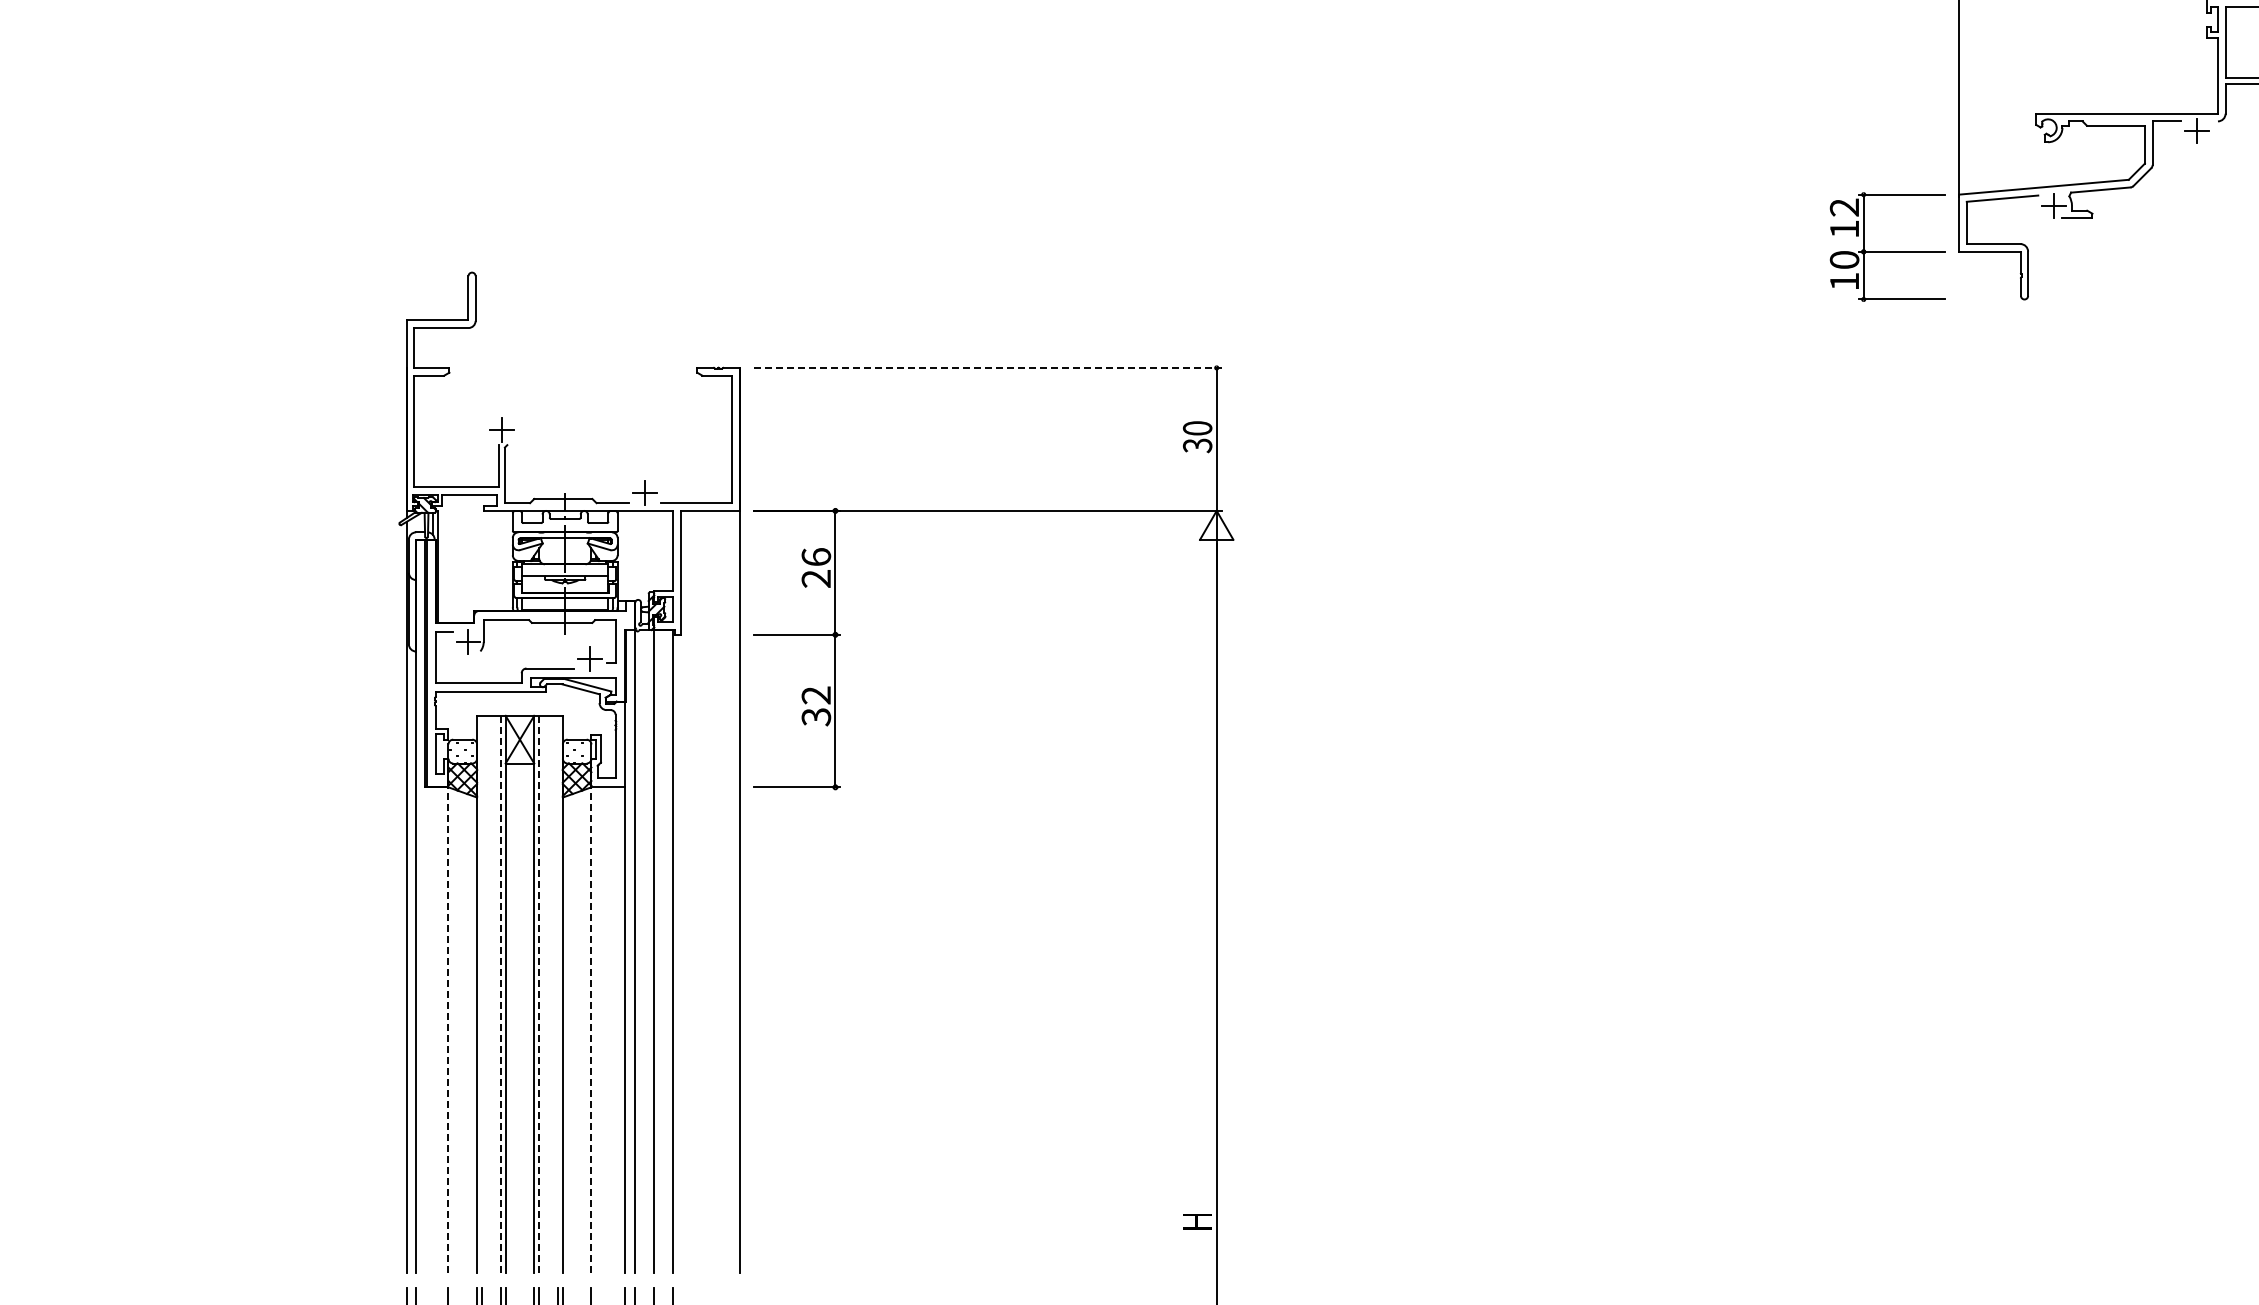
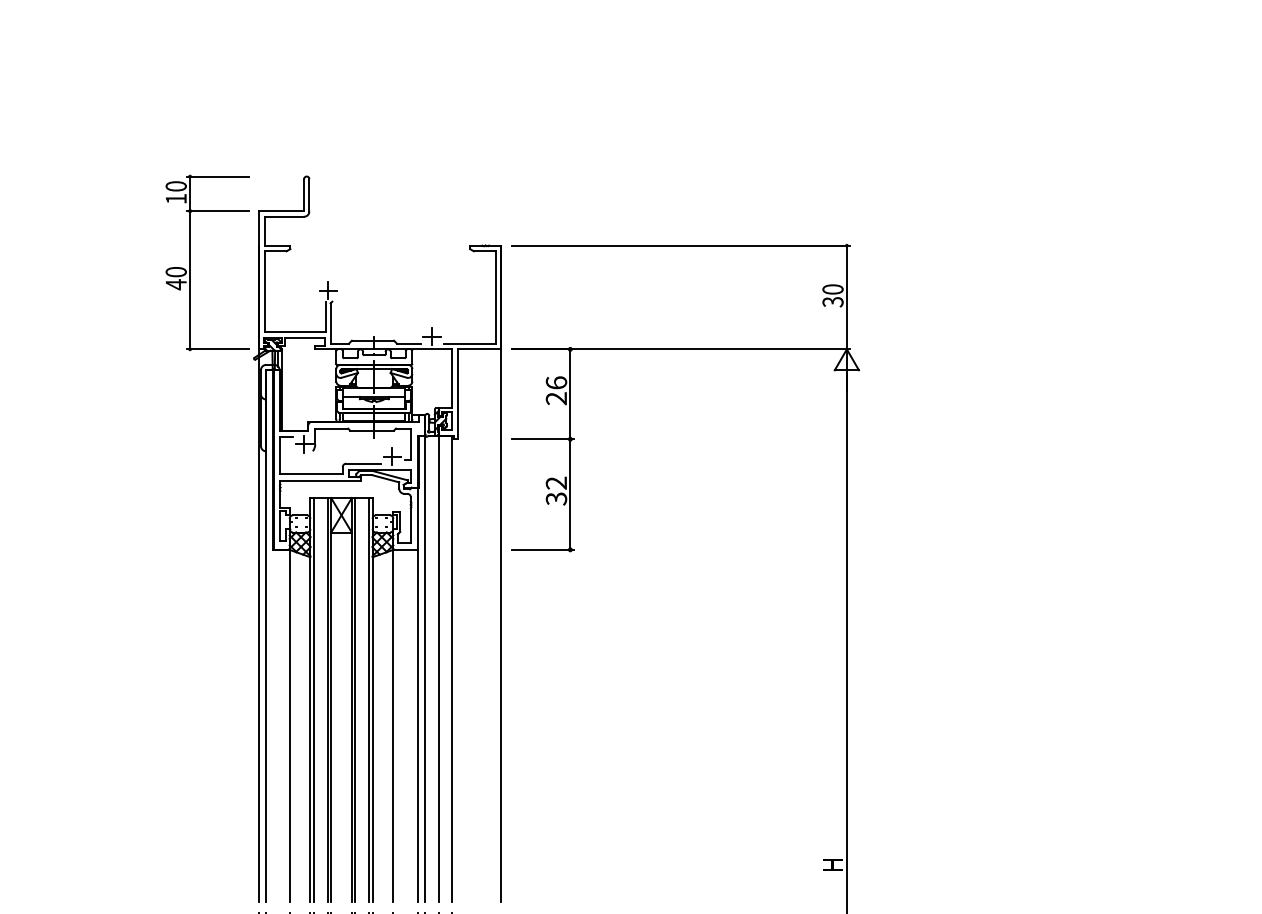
line: (987, 367) -> (680, 245), dashed -> solid
part: (311, 391) -> (190, 262), added
line: (481, 994) -> (313, 700), added
line: (500, 994) -> (327, 700), dashed -> solid
line: (539, 994) -> (355, 700), dashed -> solid
line: (558, 994) -> (369, 700), added
line: (591, 1028) -> (393, 724), dashed -> solid
line: (448, 1029) -> (289, 725), dashed -> solid

